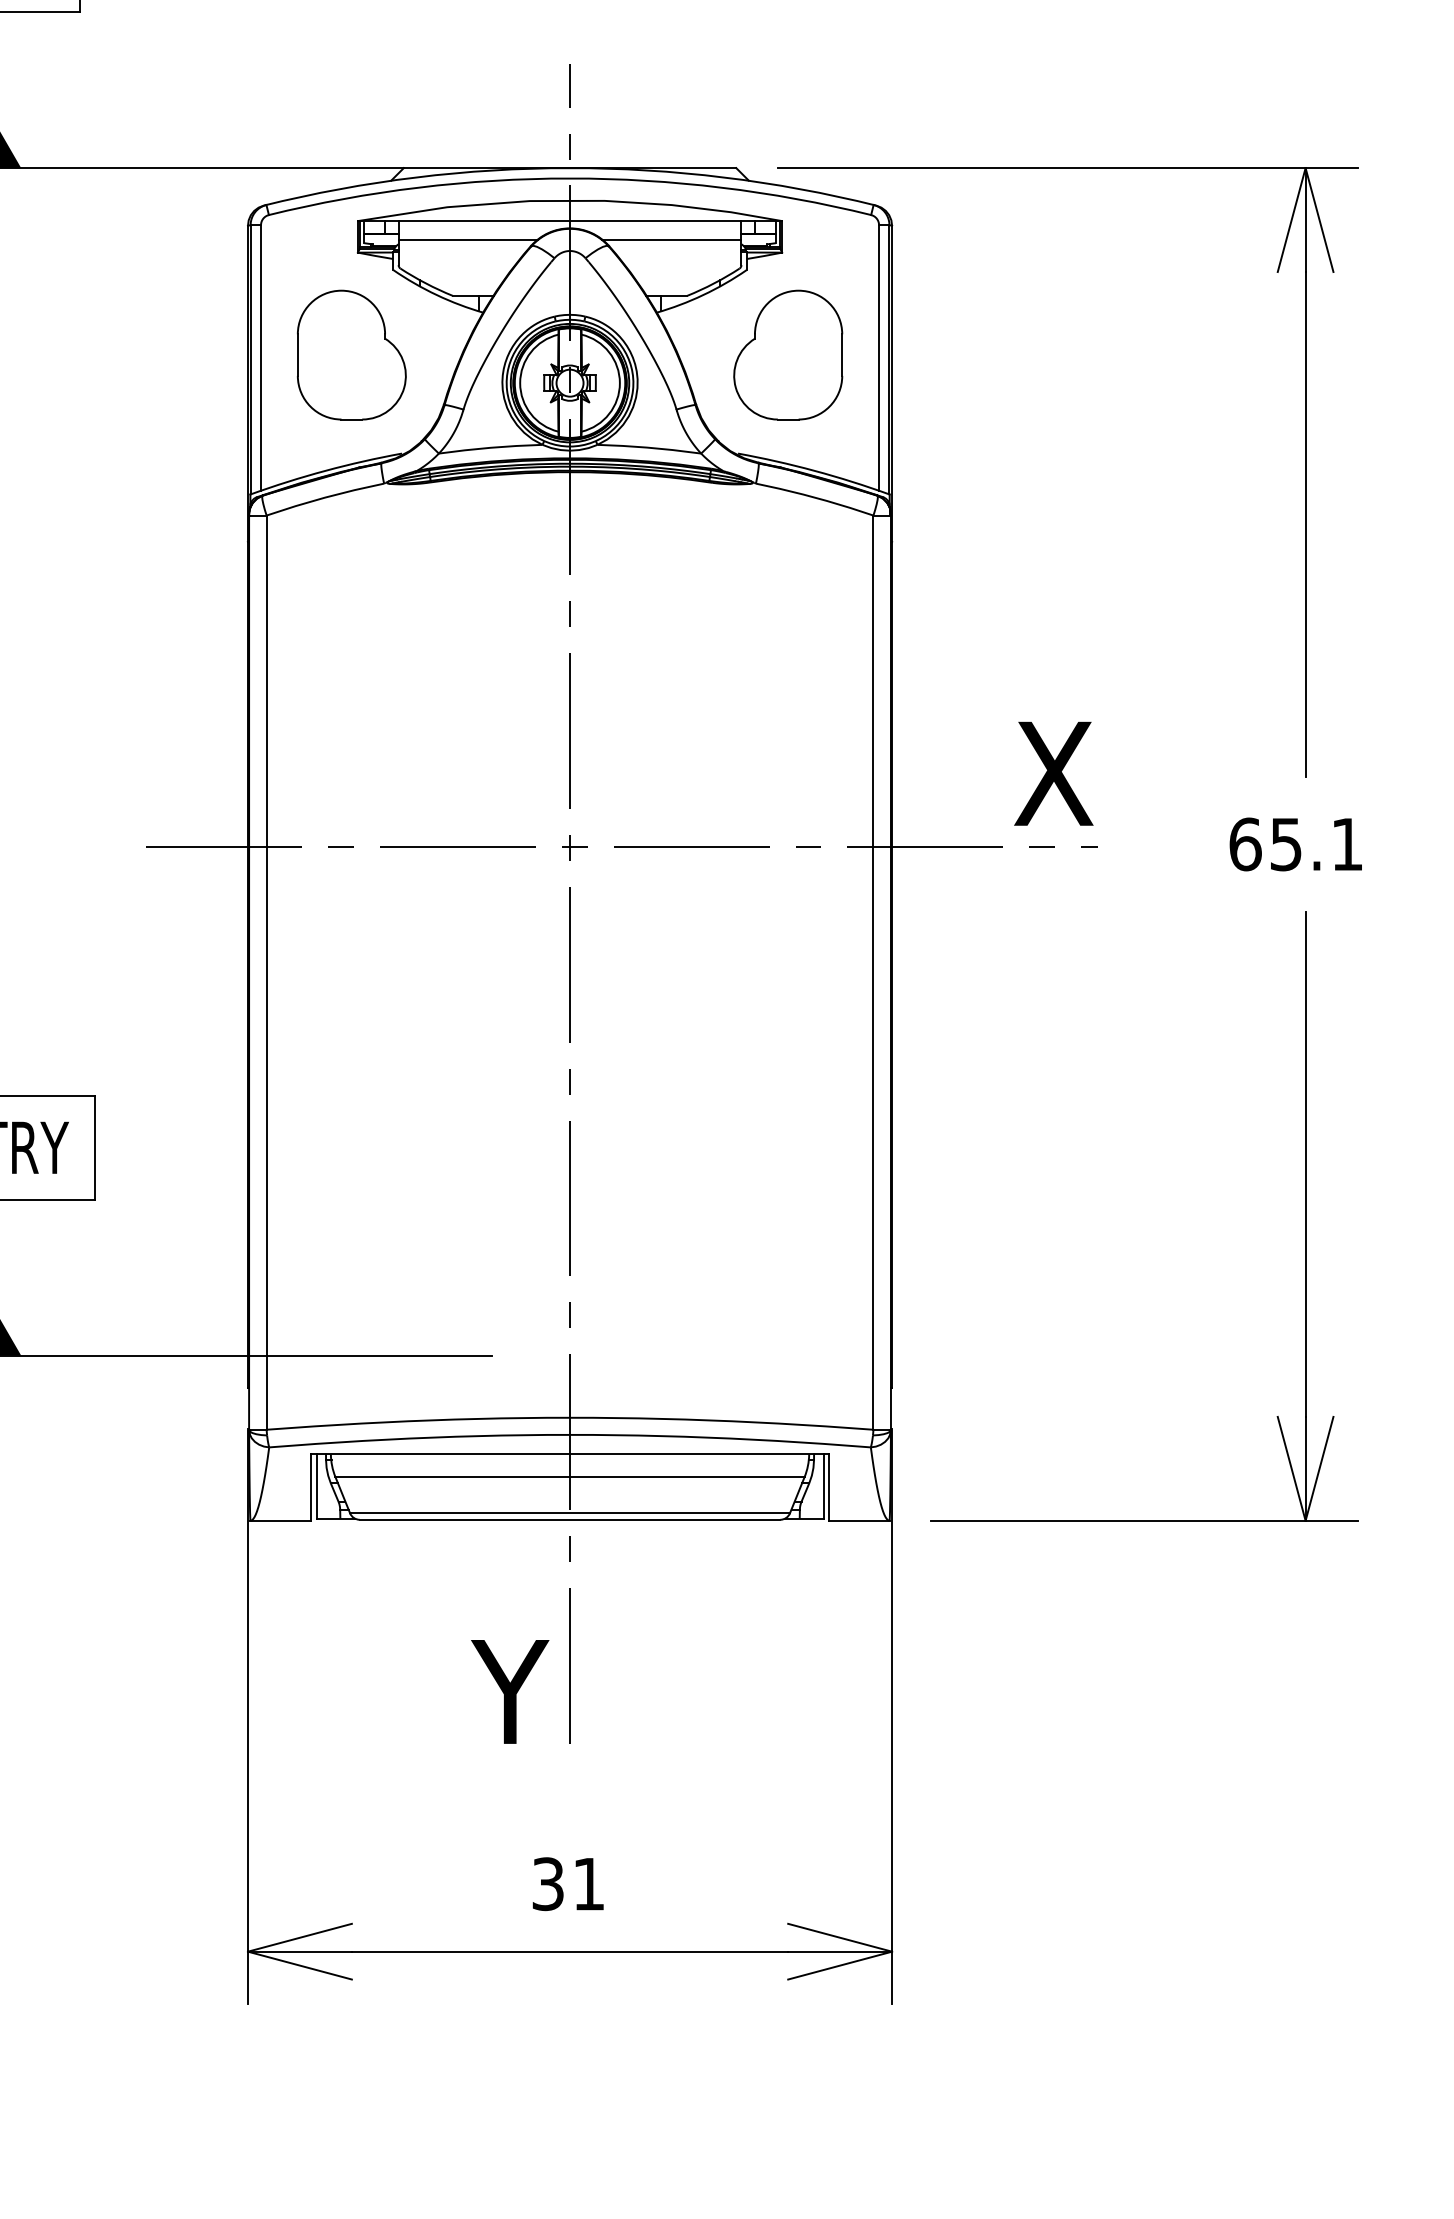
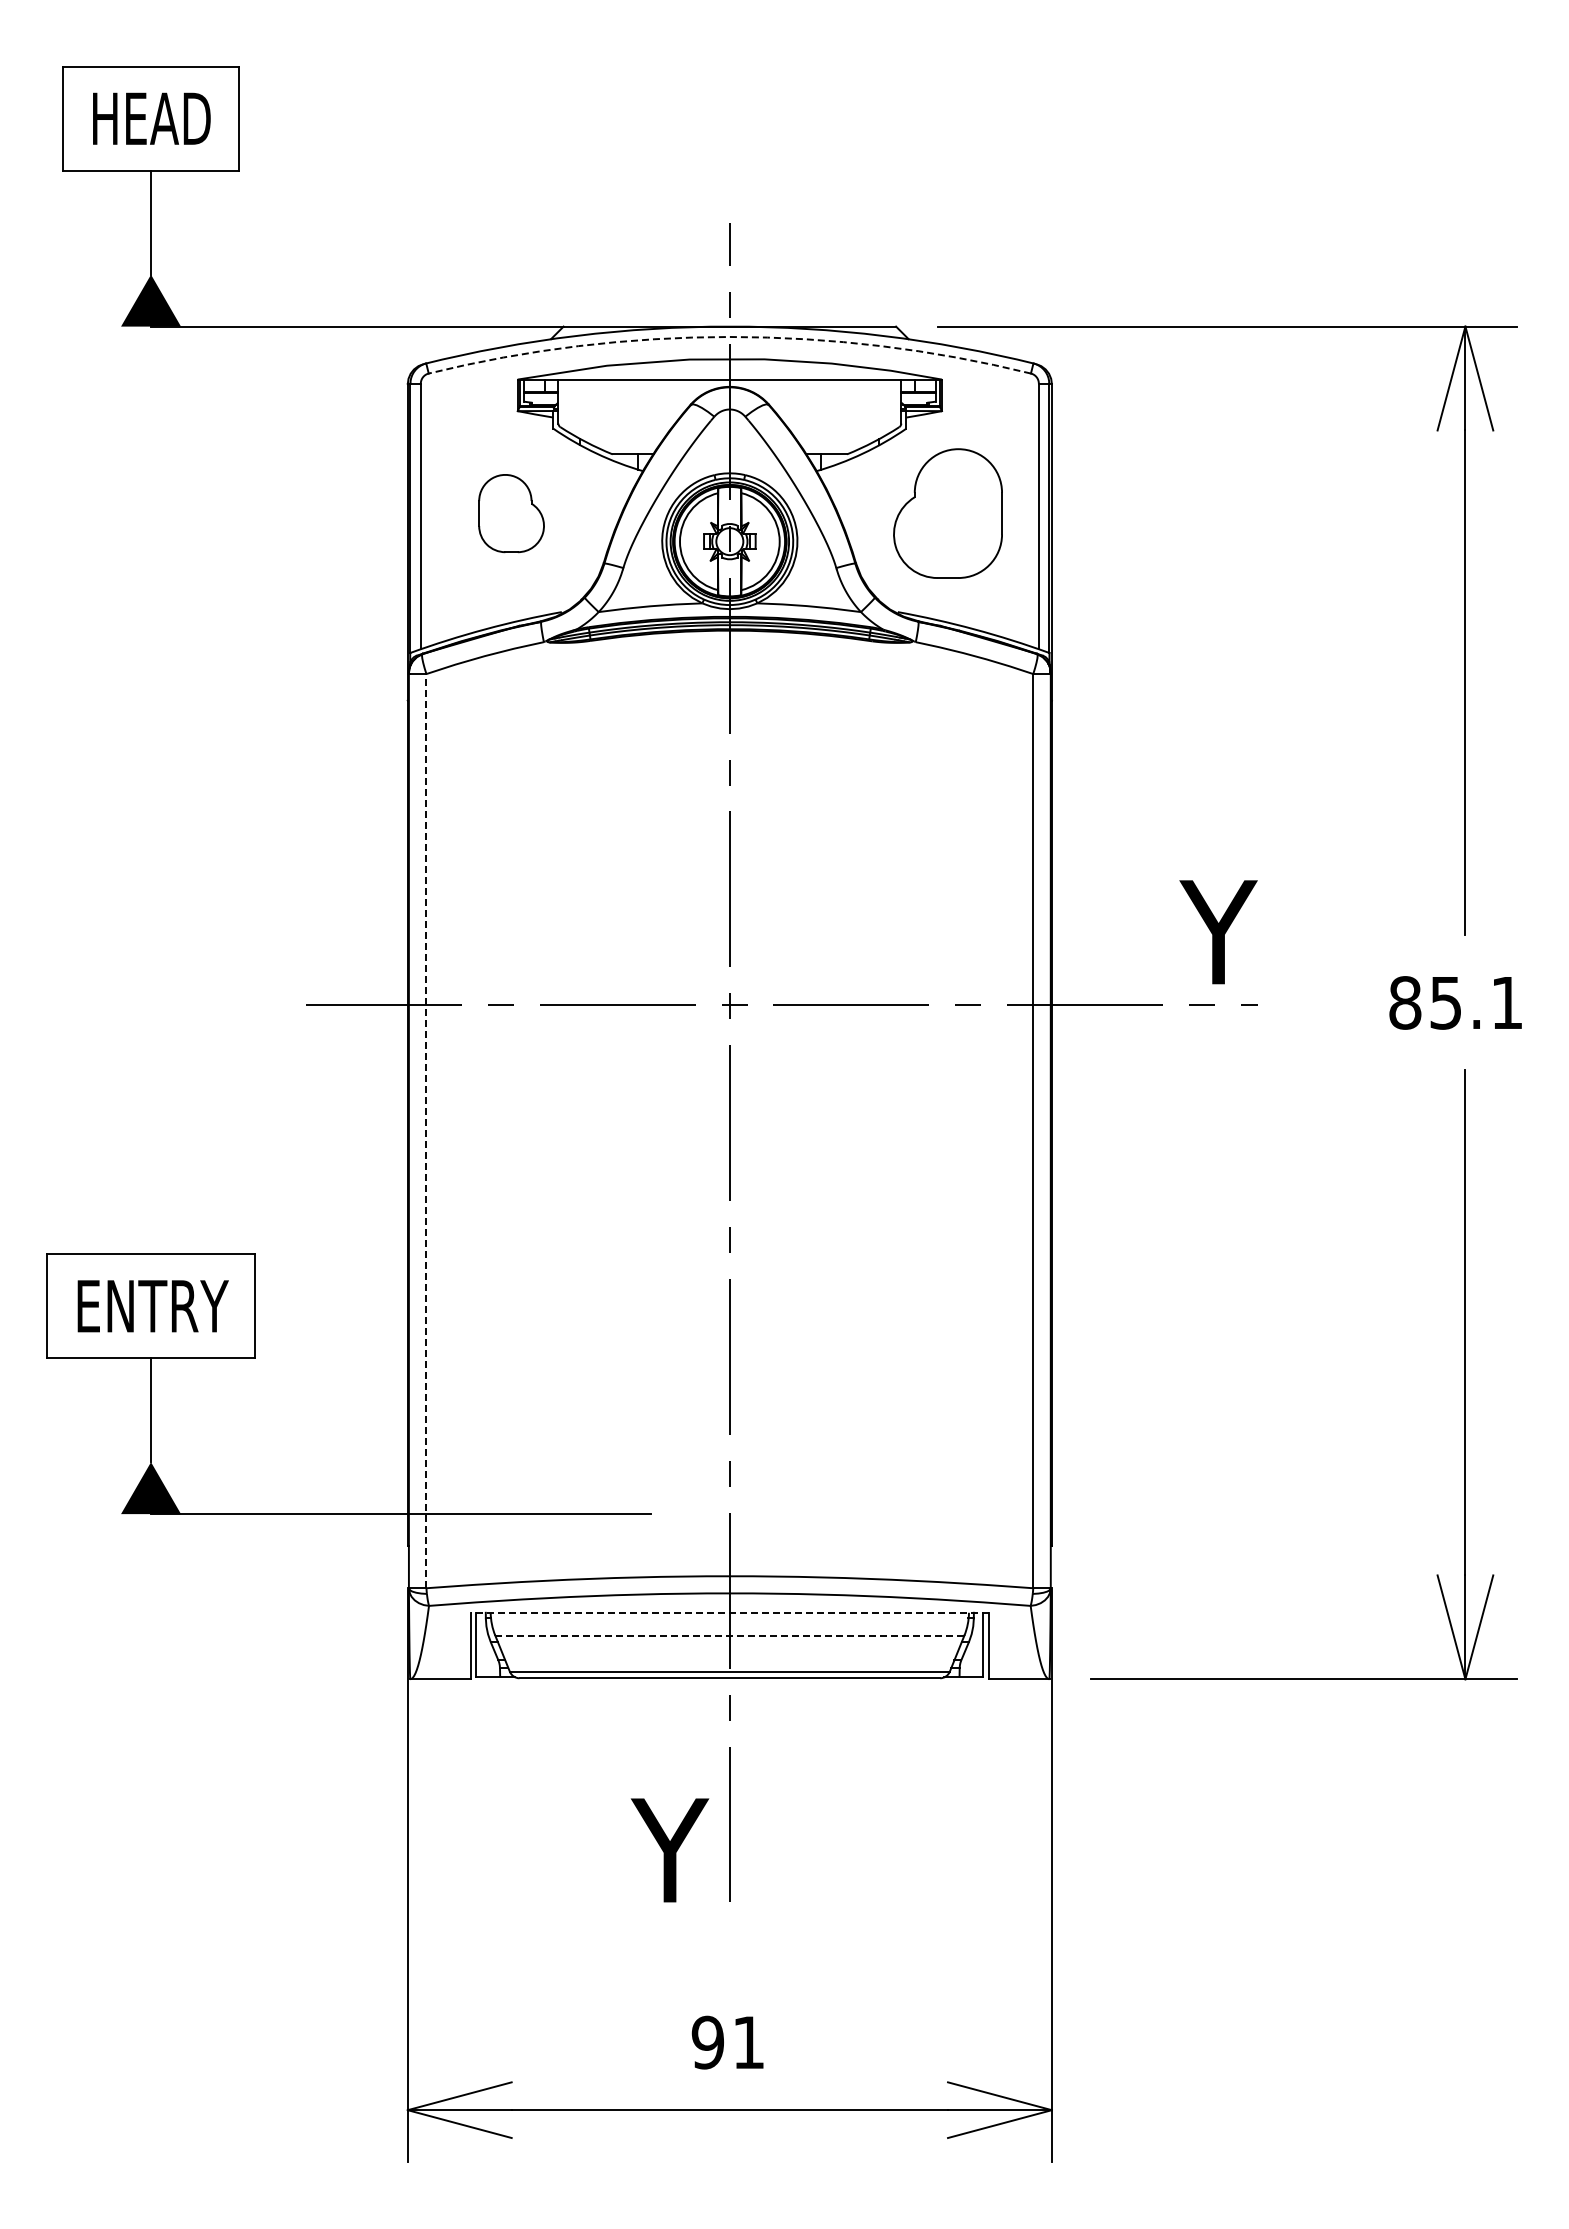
arc: (569, 178) -> (729, 336), solid -> dashed
line: (467, 240) -> (627, 398), removed
line: (671, 240) -> (831, 398), removed
part: (351, 355) -> (511, 513), size x0.6
text: (1055, 774) -> (1215, 932), X -> Y
text: (1245, 844) -> (1405, 1002), 65.1 -> 85.1
line: (266, 972) -> (426, 1130), solid -> dashed
line: (569, 1454) -> (729, 1612), solid -> dashed
line: (569, 1477) -> (729, 1635), solid -> dashed
text: (547, 1884) -> (707, 2042), 31 -> 91

